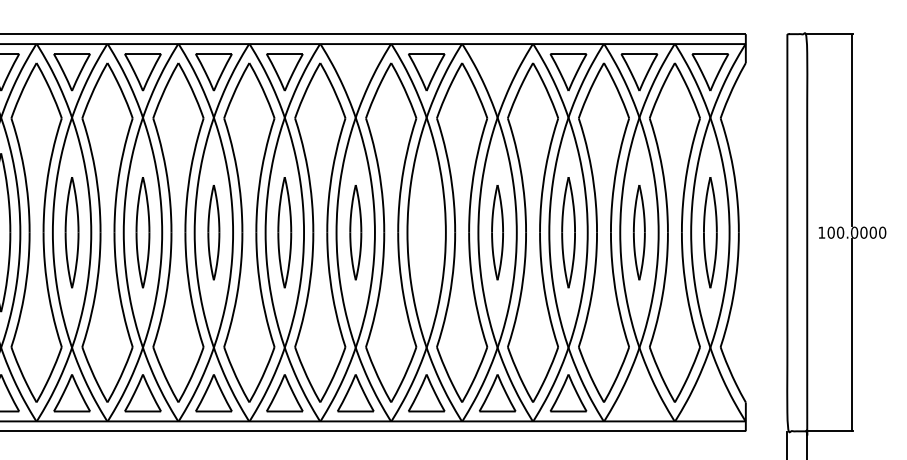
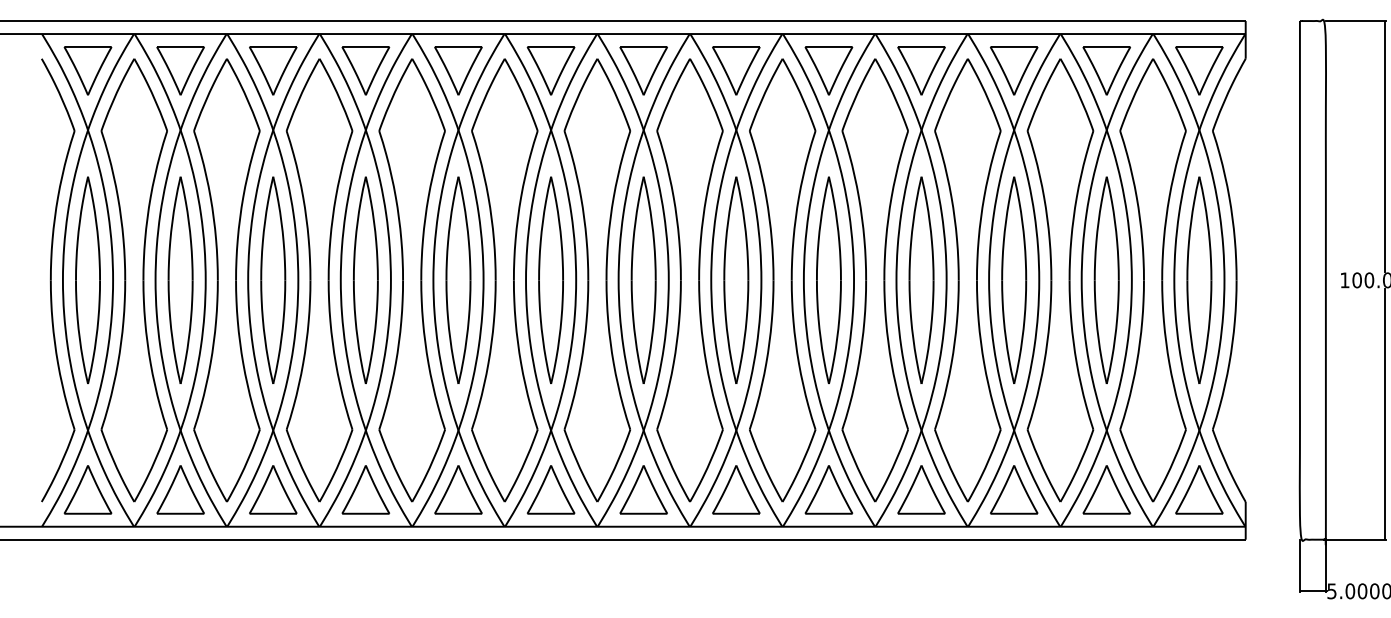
part: (355, 72) -> (736, 70), added
part: (497, 72) -> (921, 70), added
part: (71, 232) -> (365, 279), size x1.43
part: (142, 232) -> (458, 279), size x1.43
part: (213, 232) -> (550, 279), size x1.67
part: (284, 232) -> (643, 279), size x1.43
part: (355, 232) -> (736, 279), size x1.67
part: (426, 232) -> (828, 279), added
part: (497, 232) -> (921, 279), size x1.67
part: (568, 232) -> (1014, 279), size x1.43
part: (639, 232) -> (1106, 279), size x1.67
part: (710, 232) -> (1199, 279), size x1.43
part: (639, 392) -> (1106, 489), added
part: (710, 392) -> (1199, 489), added

